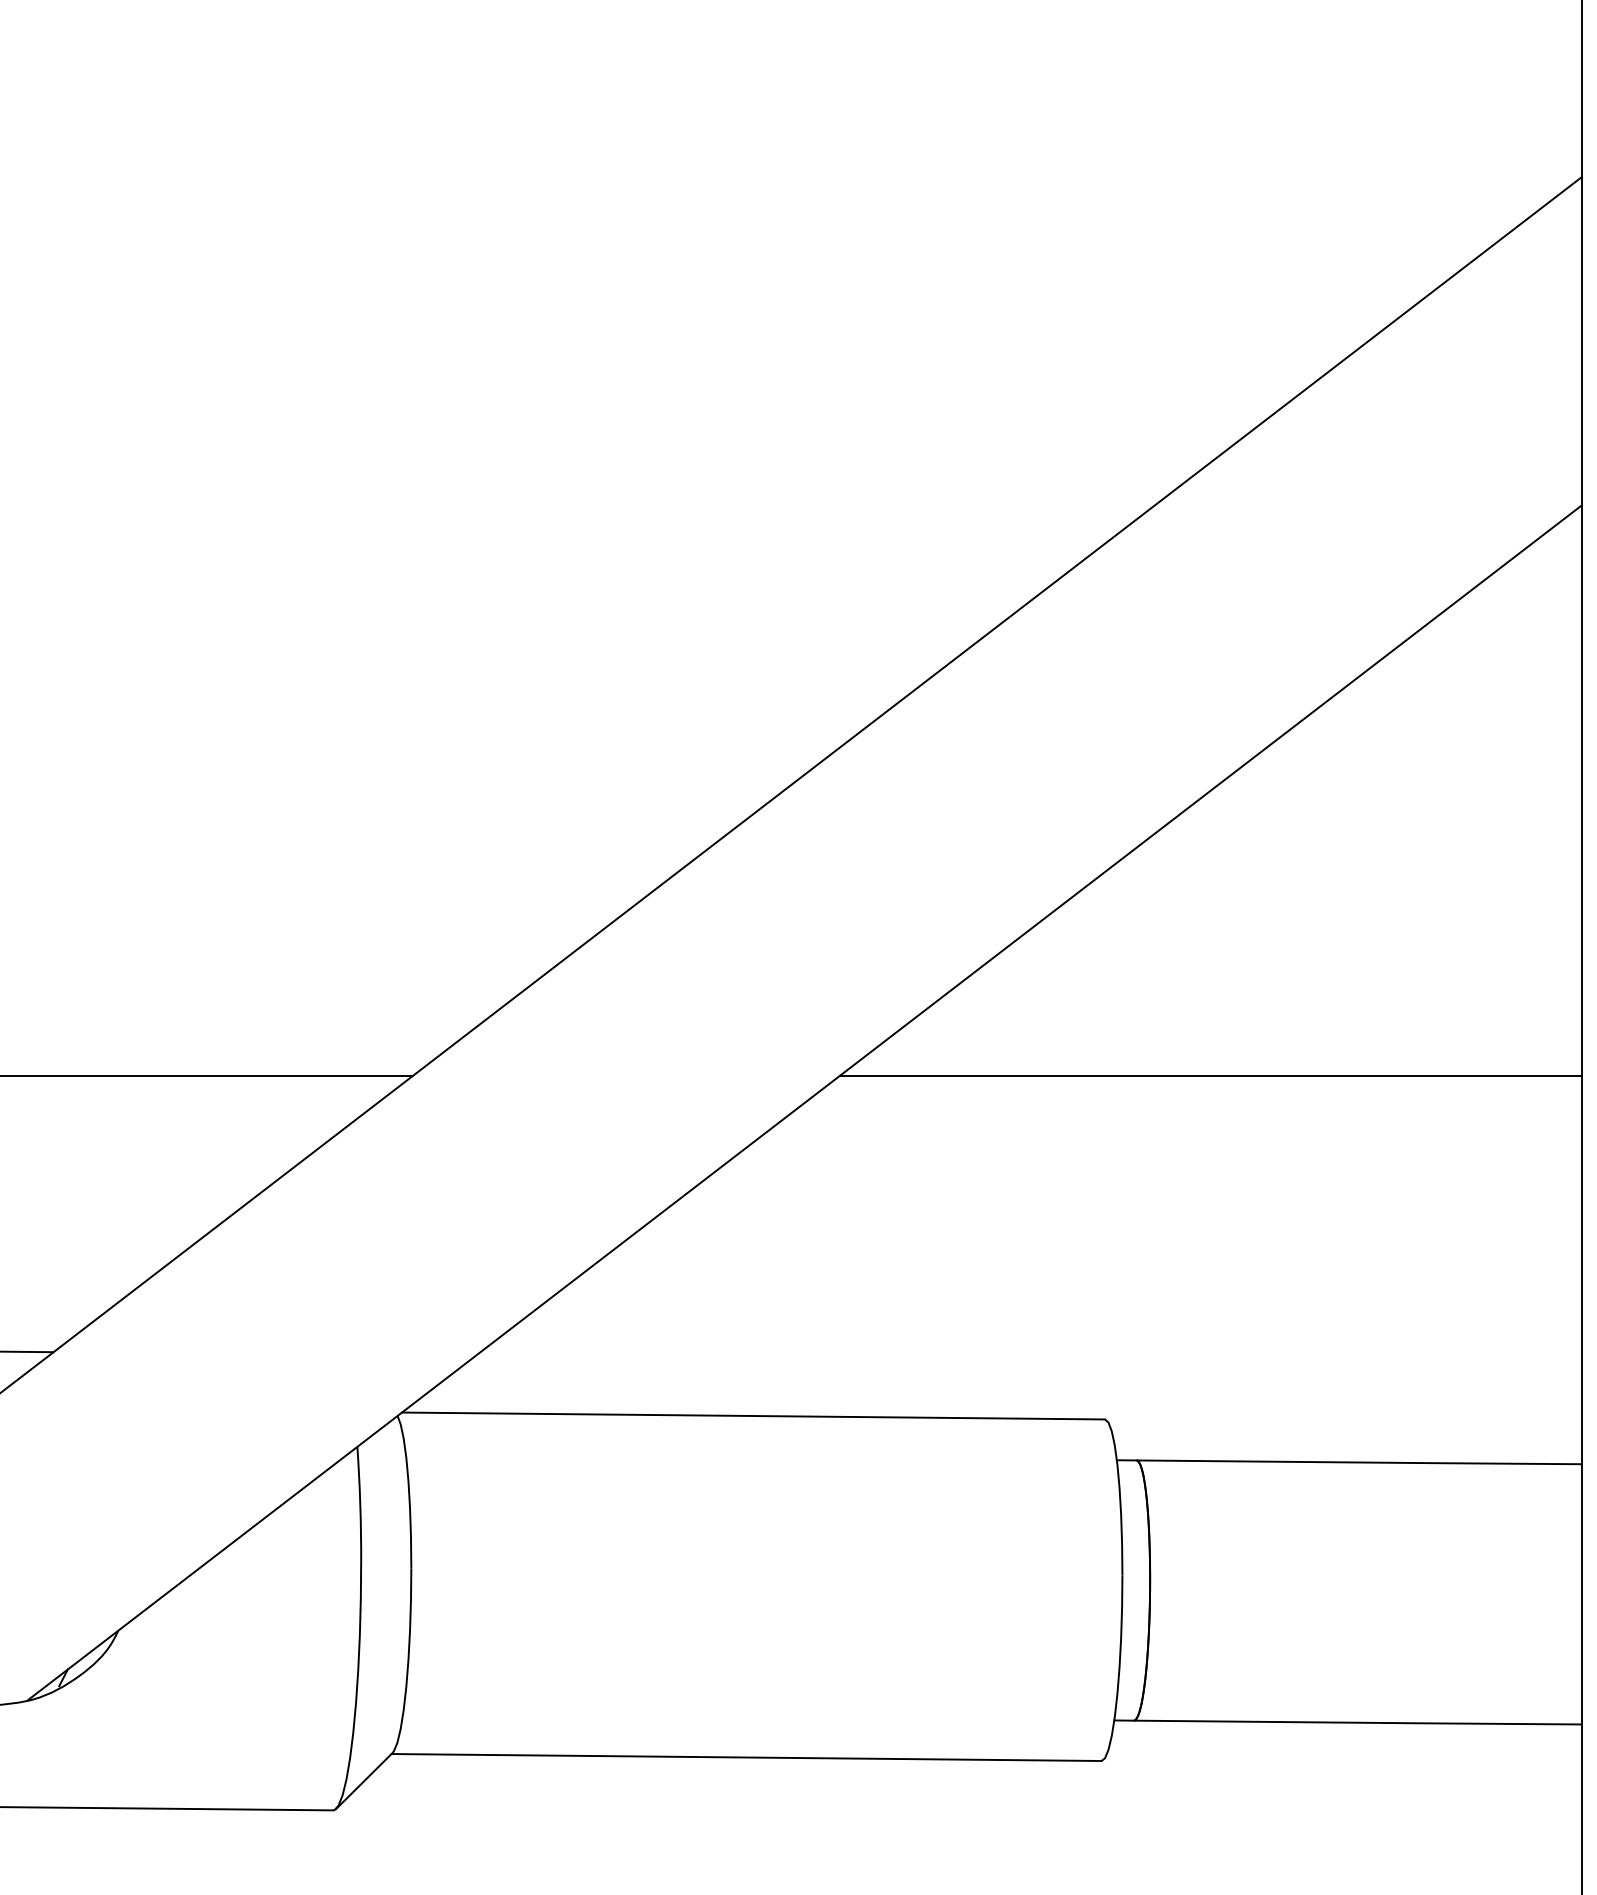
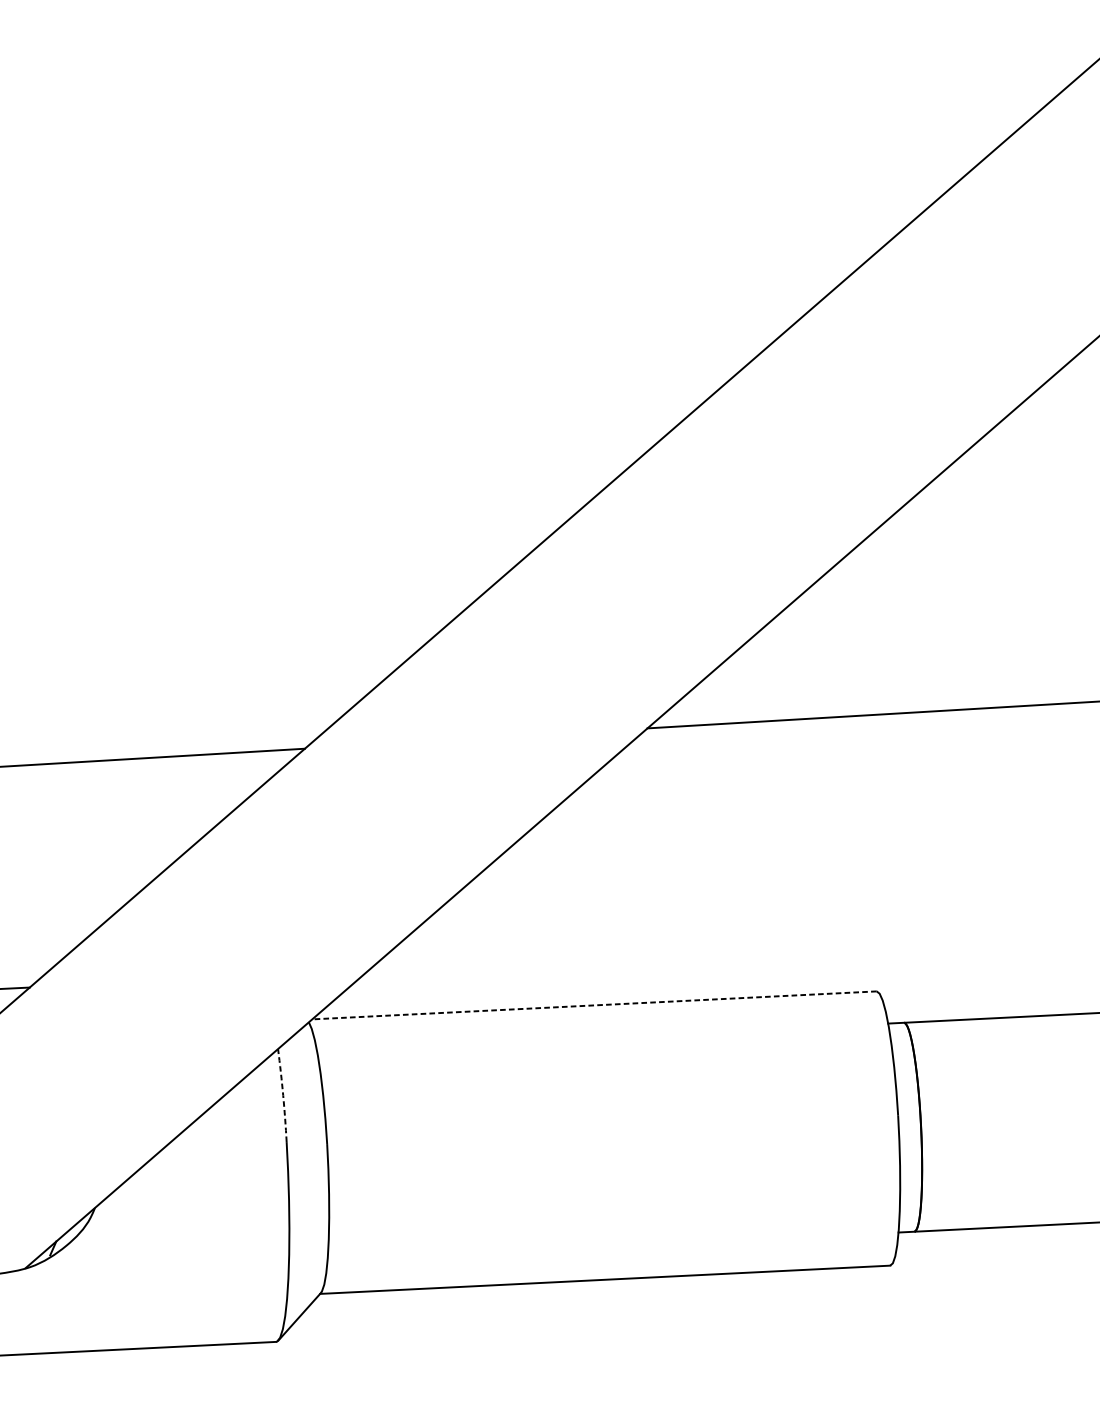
line: (752, 1416) -> (593, 1005), solid -> dashed
arc: (360, 1504) -> (283, 1095), solid -> dashed

